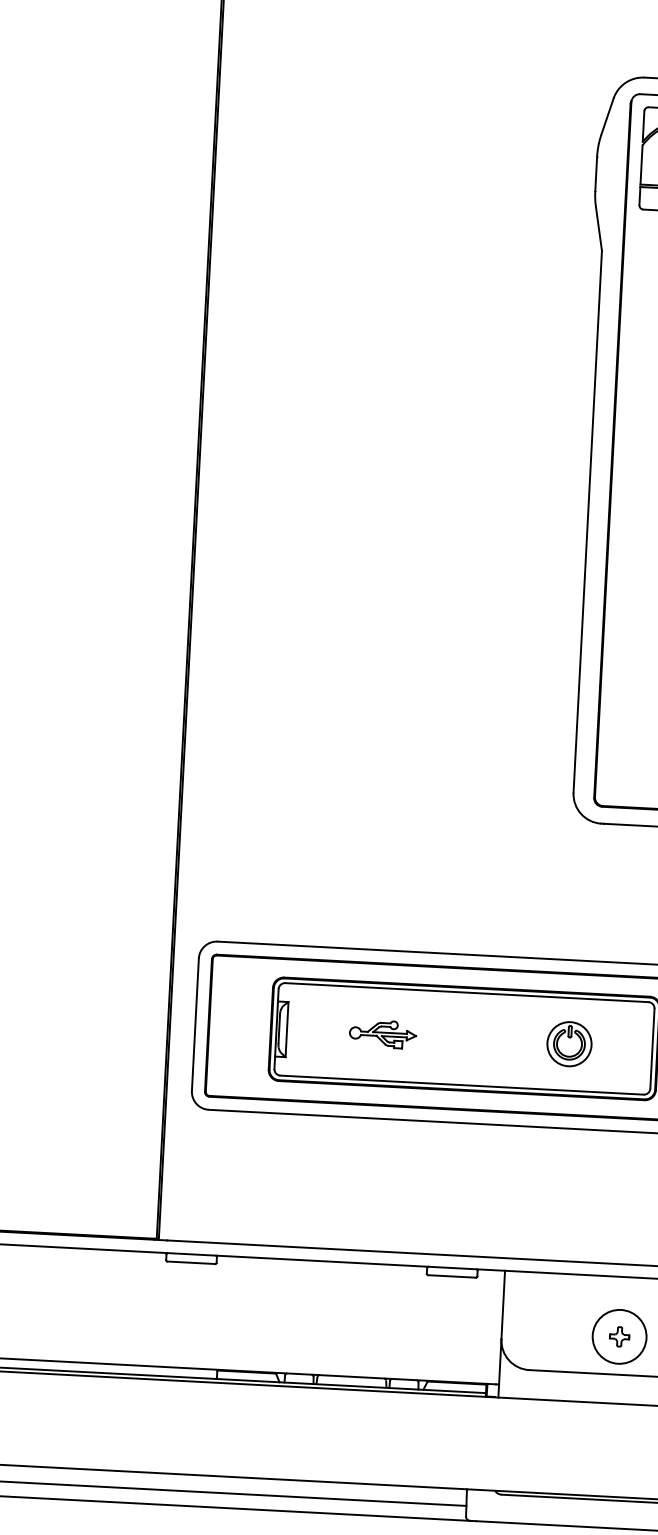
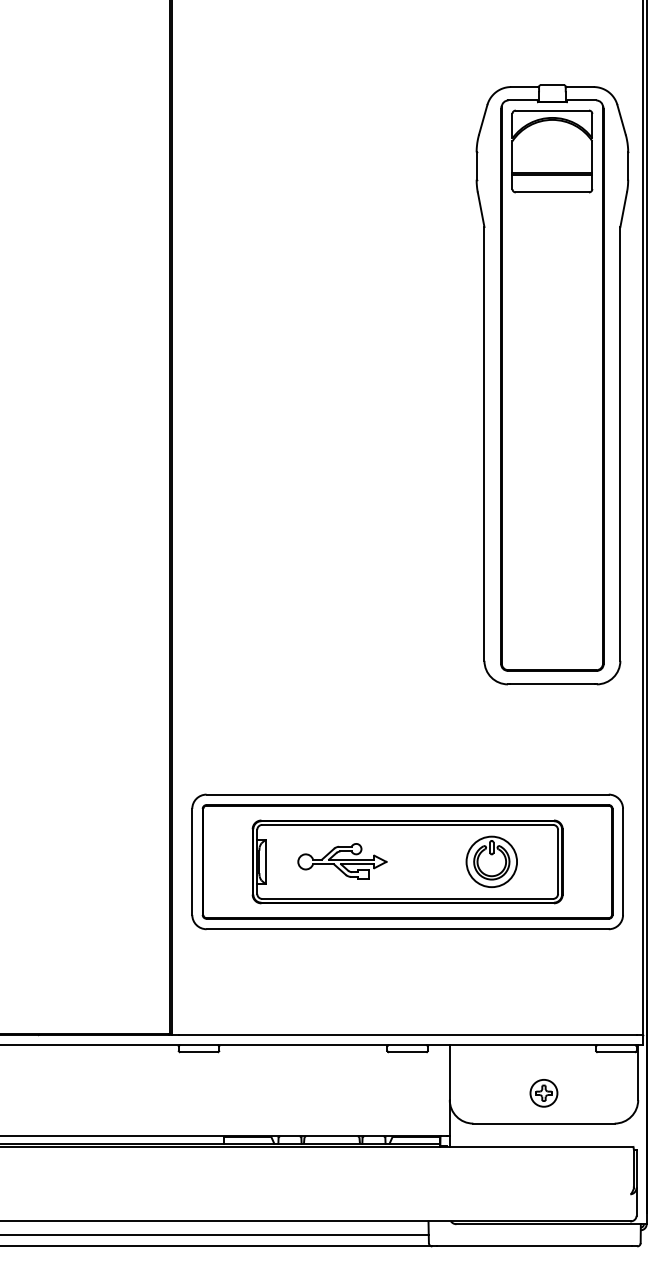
part: (383, 1034) -> (342, 861), size x1.67
part: (569, 1043) -> (491, 861), size x1.43
circle: (619, 1335) -> (543, 1092), size x0.62

